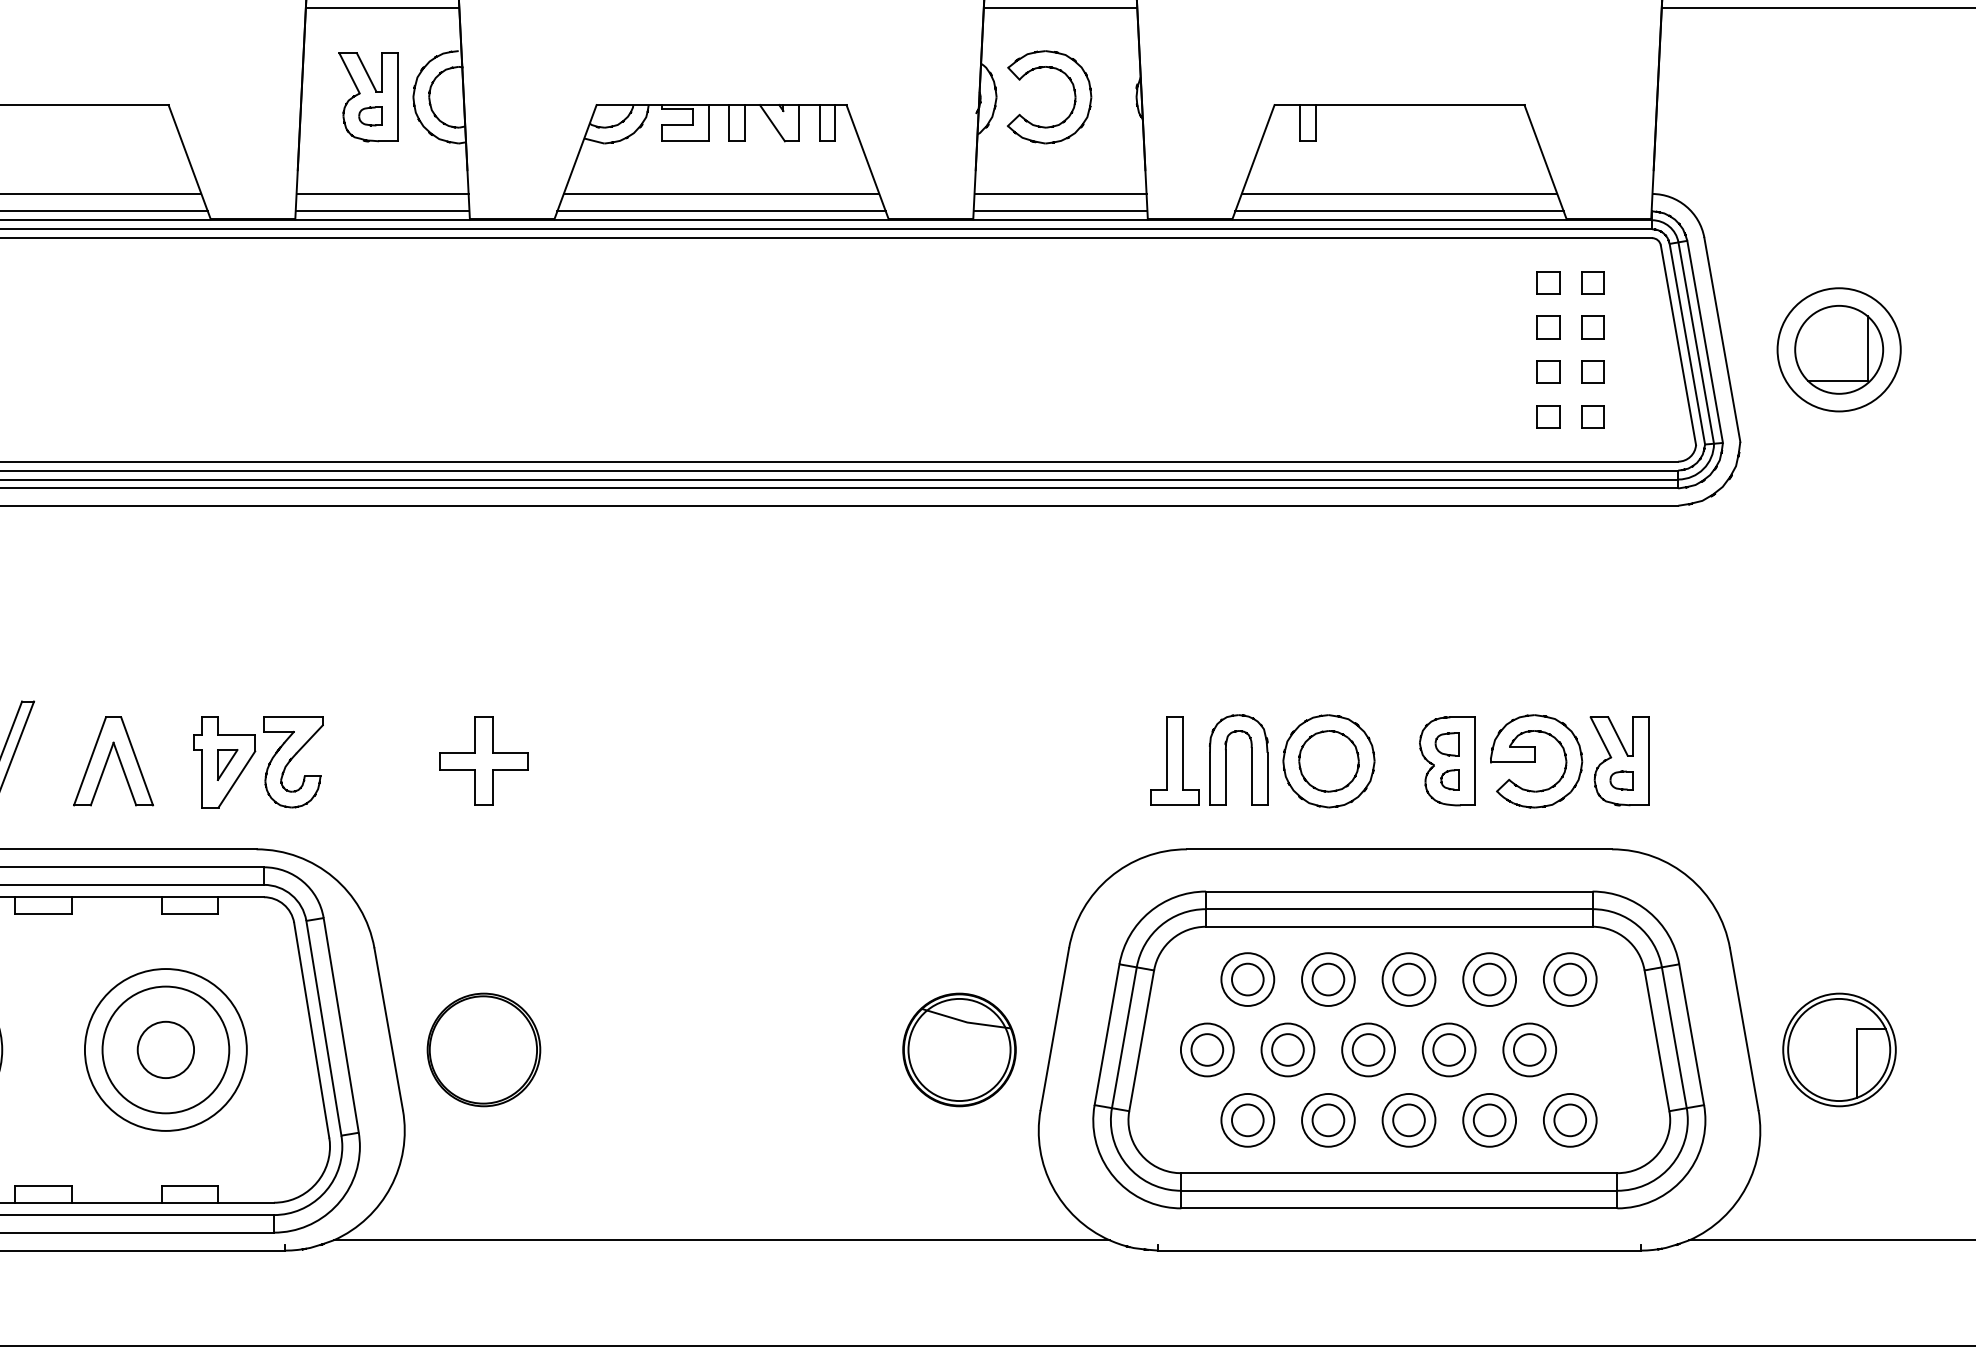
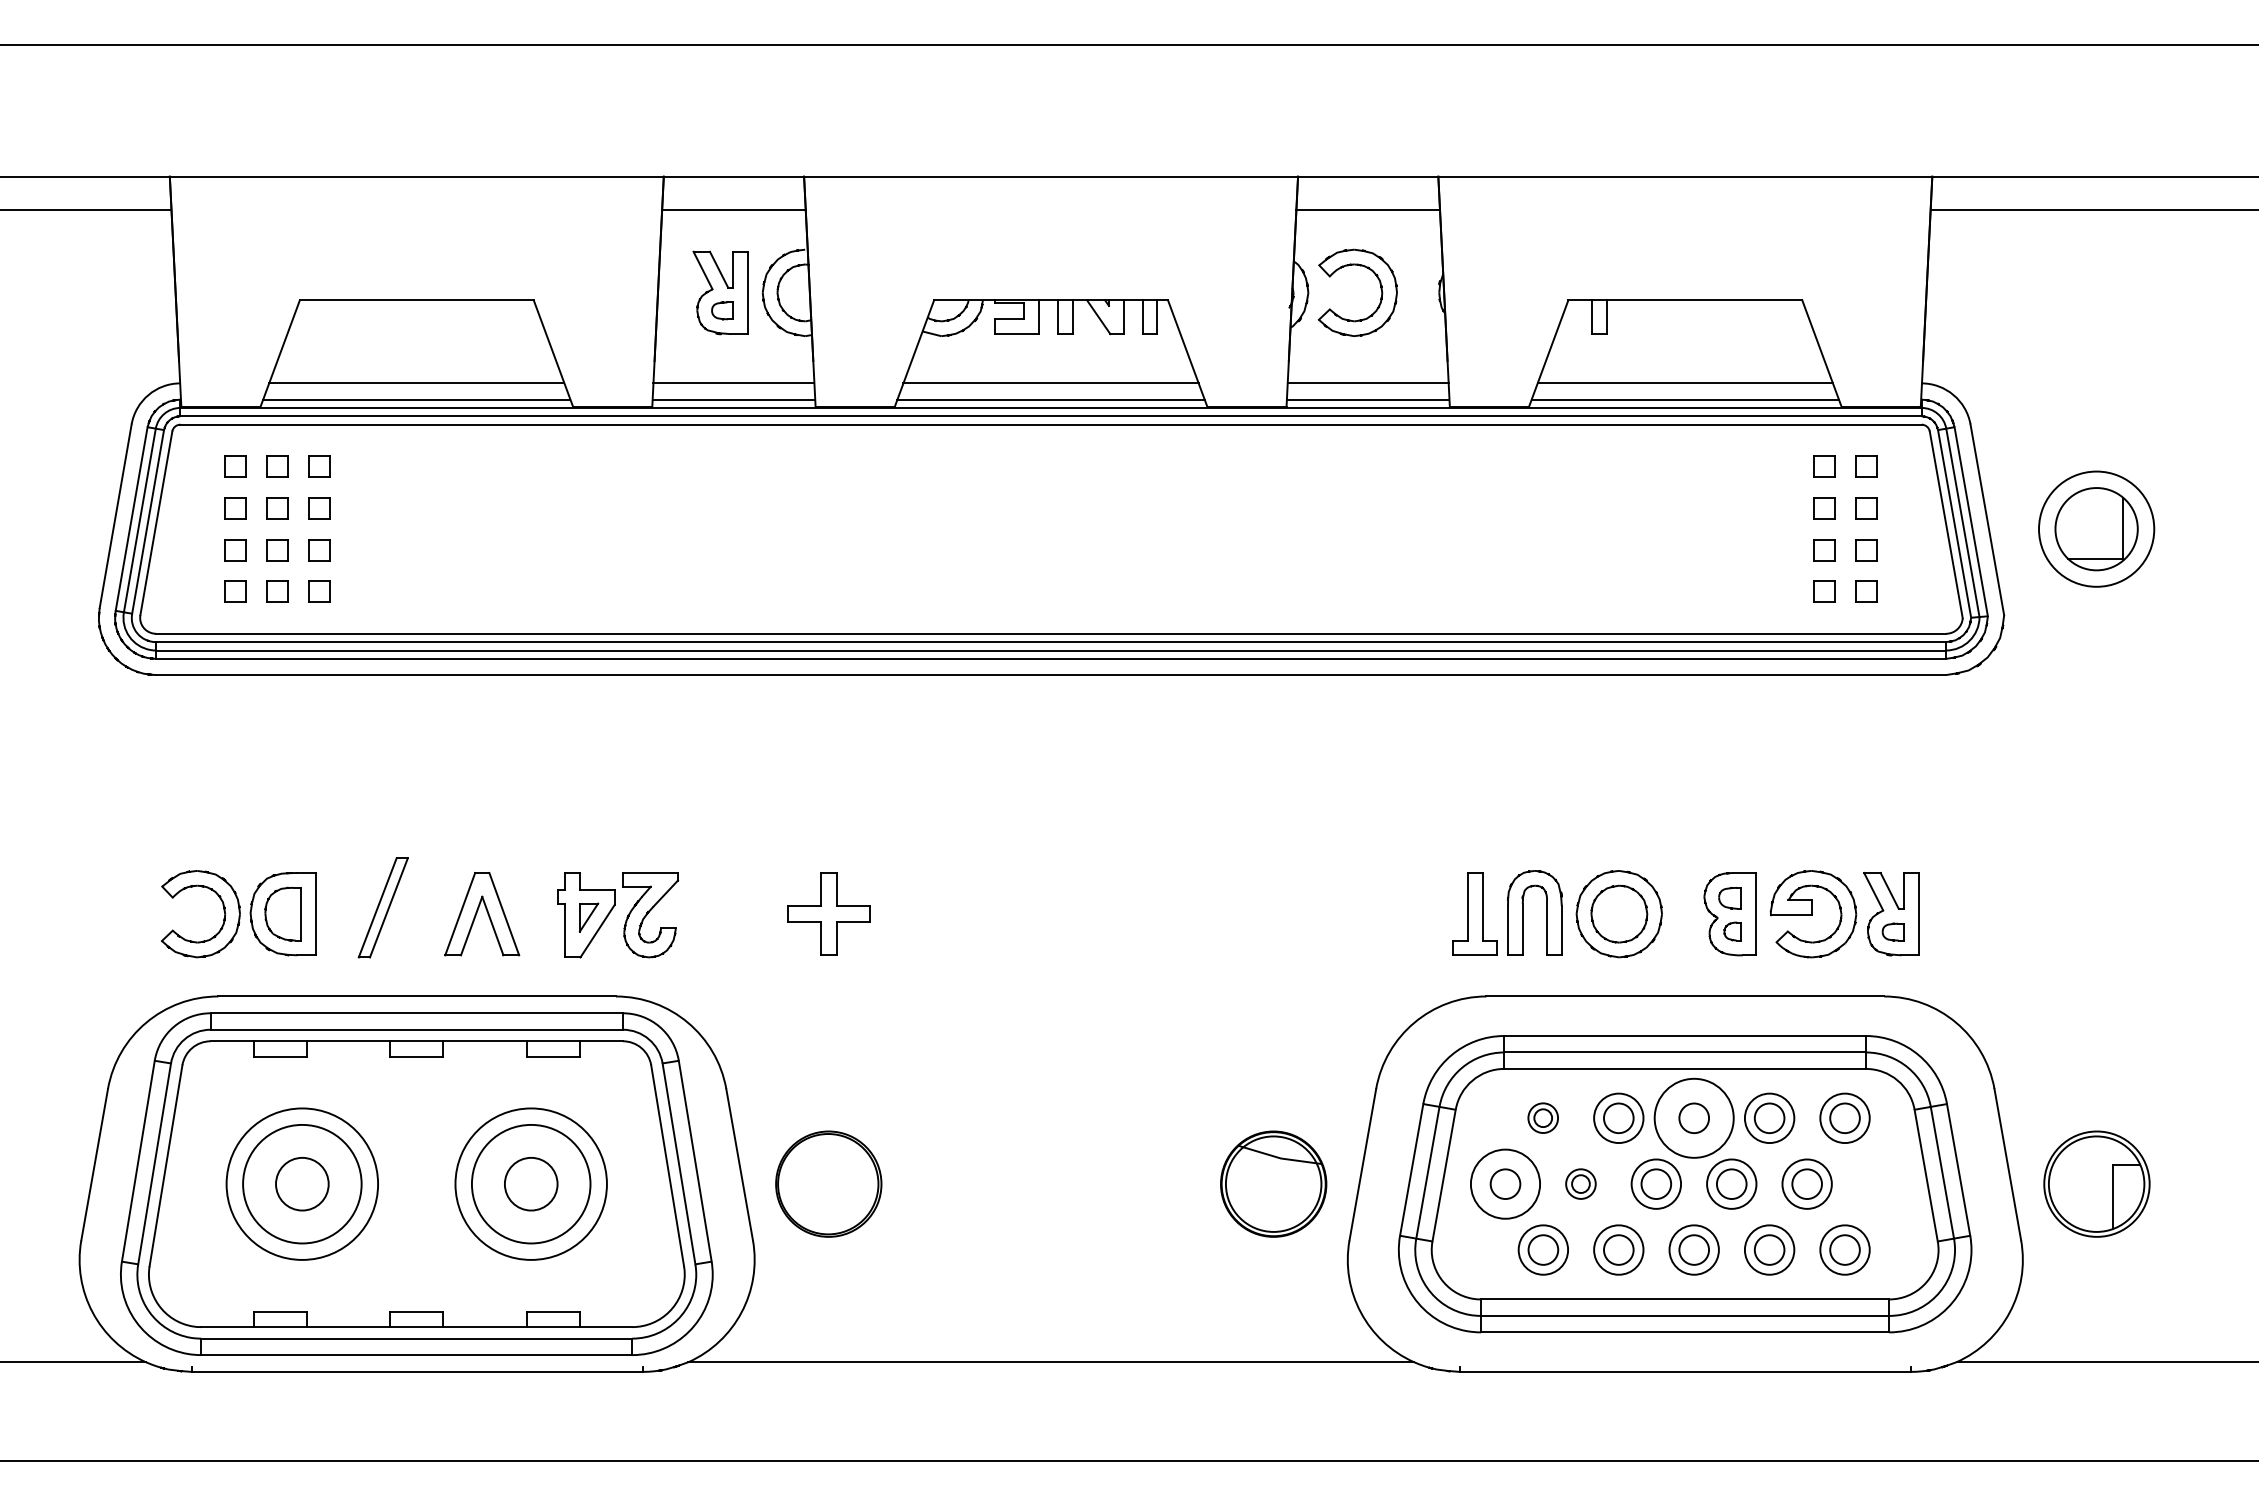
part: (1246, 978) -> (1542, 1117), size x0.6
circle: (1408, 979) -> (1693, 1118), size x1.6
circle: (1207, 1049) -> (1505, 1183), size x1.4
part: (1287, 1049) -> (1580, 1183), size x0.6

